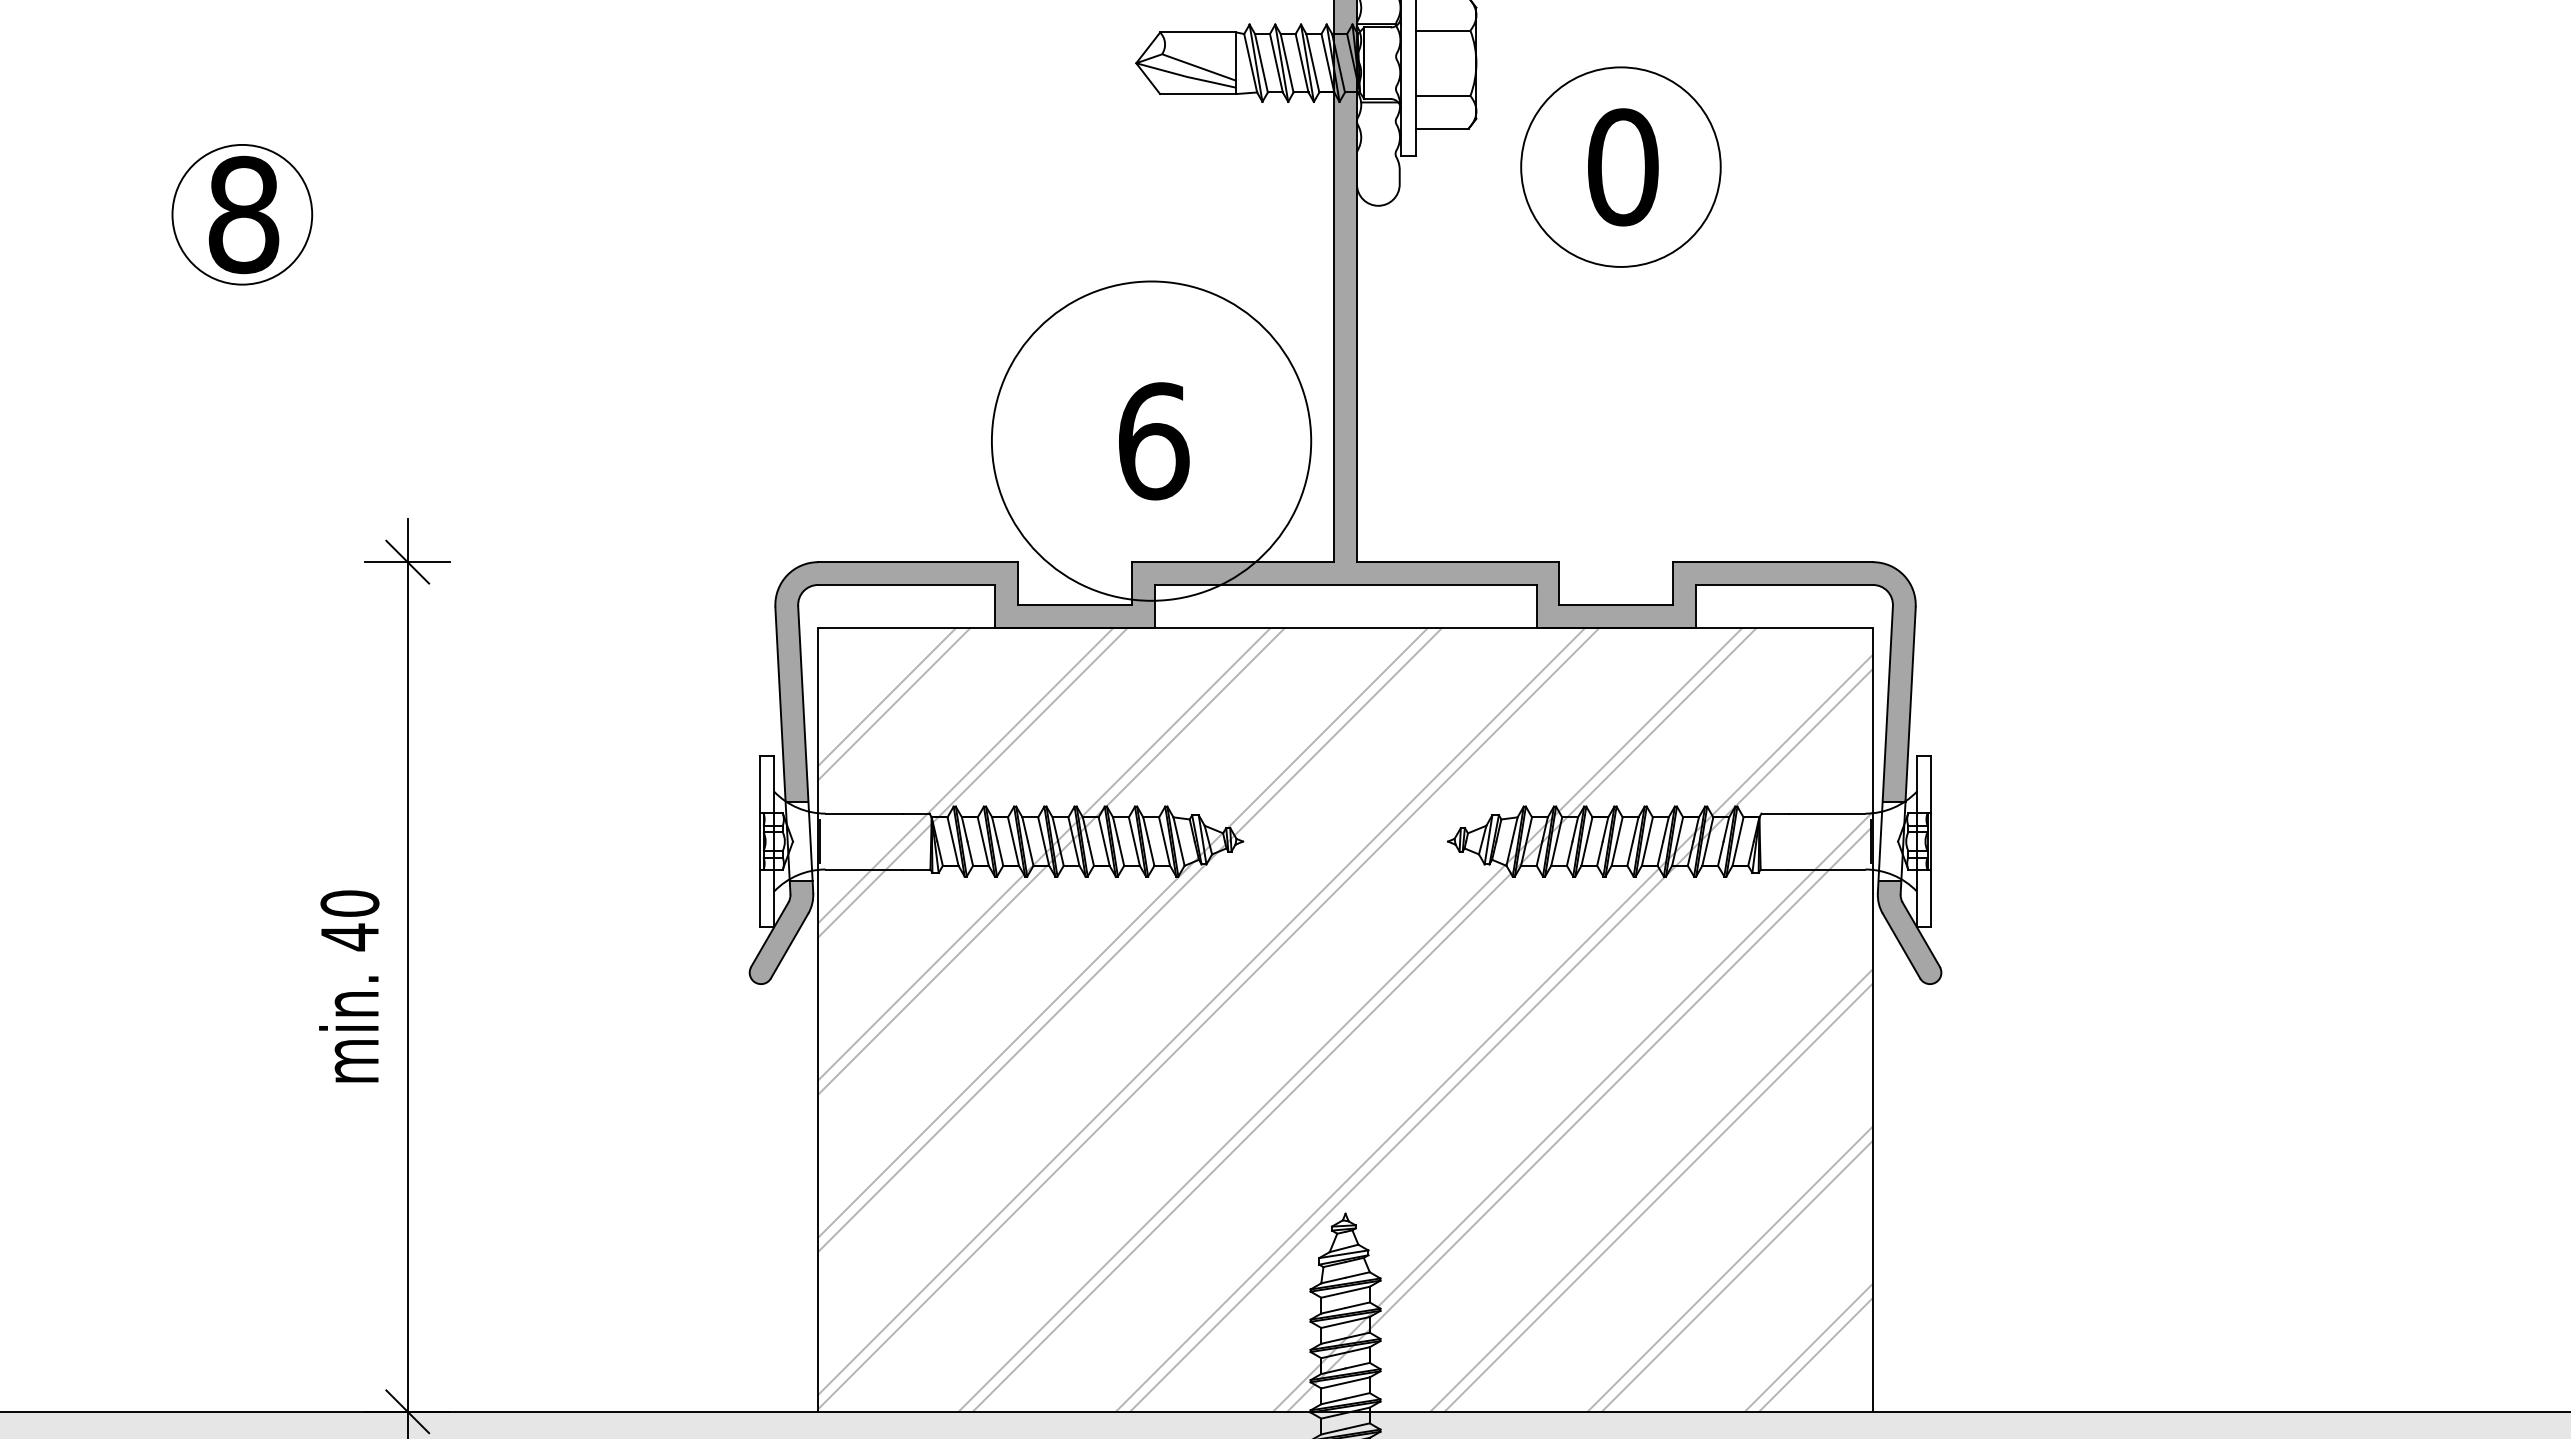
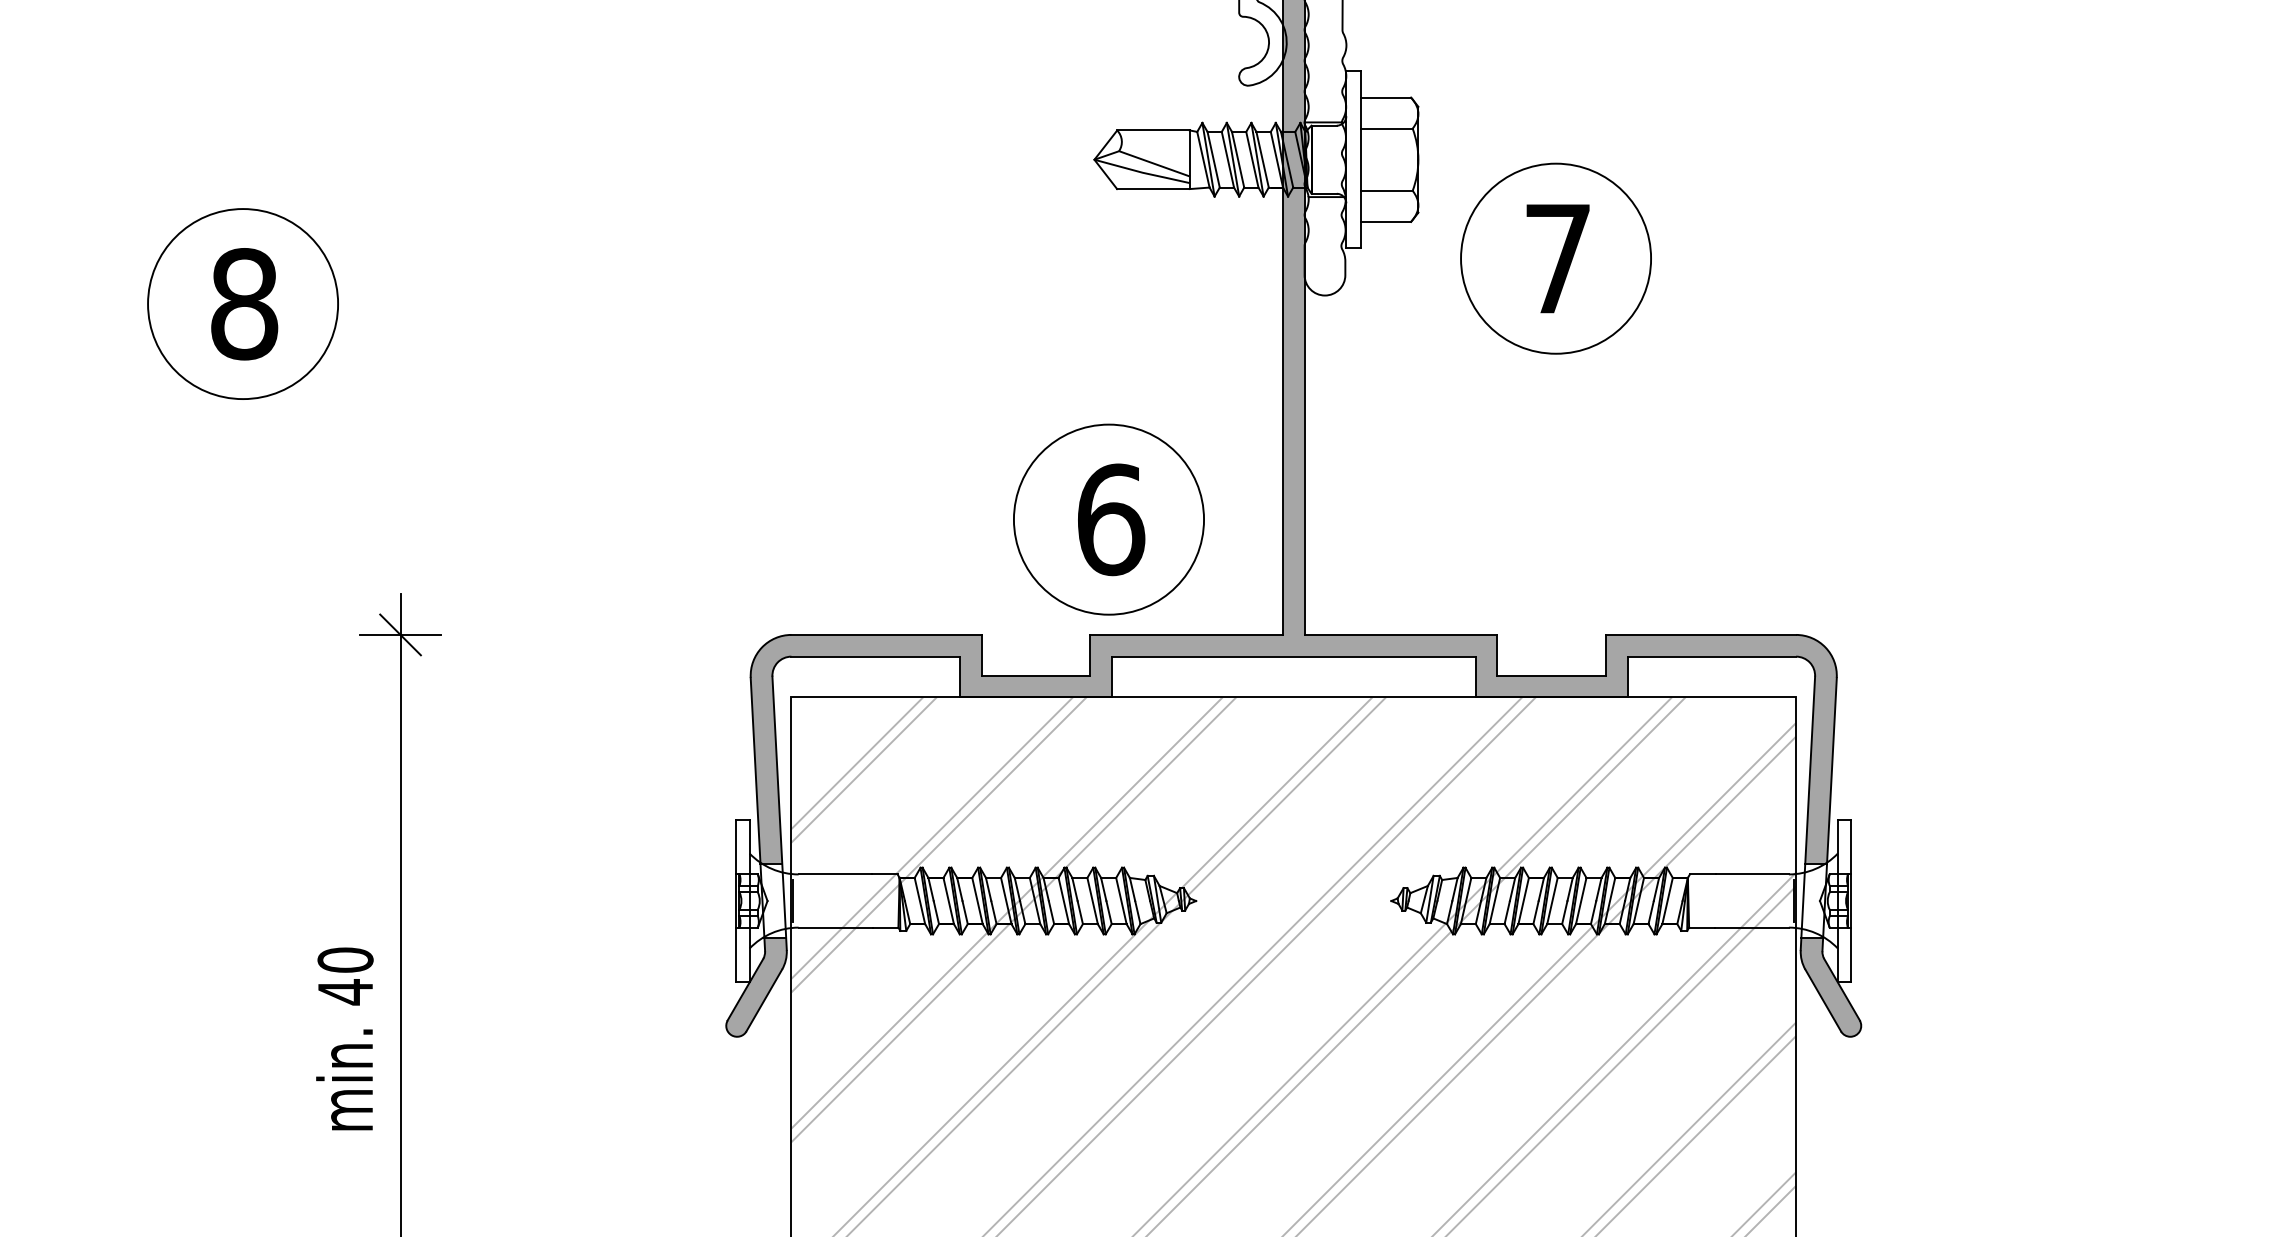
text: (1623, 167) -> (1558, 259), 0 -> 7
circle: (242, 214) -> (243, 303), size x1.43
circle: (1151, 440) -> (1108, 519), size x0.62

